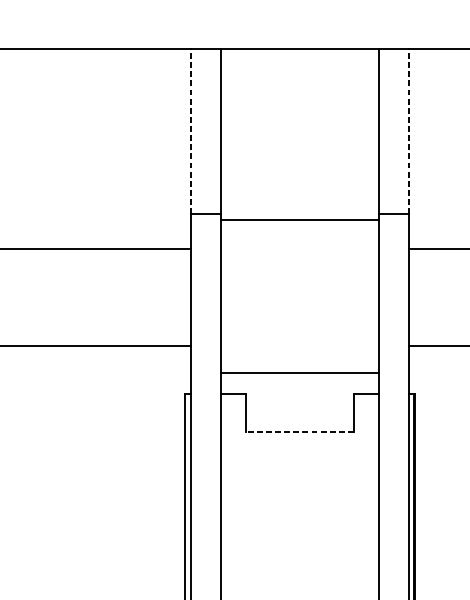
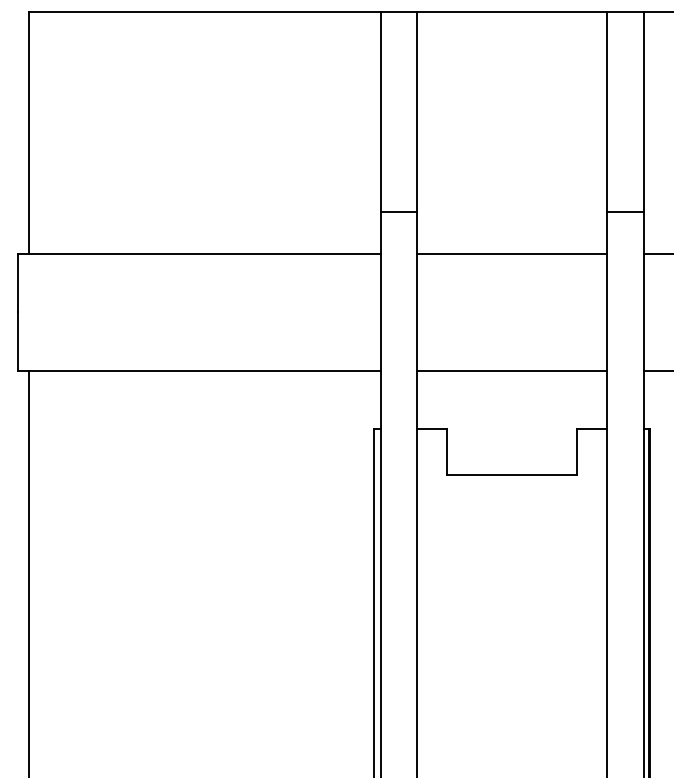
line: (191, 131) -> (380, 112), dashed -> solid
line: (409, 131) -> (643, 112), dashed -> solid
line: (299, 219) -> (511, 253), moved
line: (299, 372) -> (511, 371), moved
line: (300, 431) -> (512, 474), dashed -> solid

